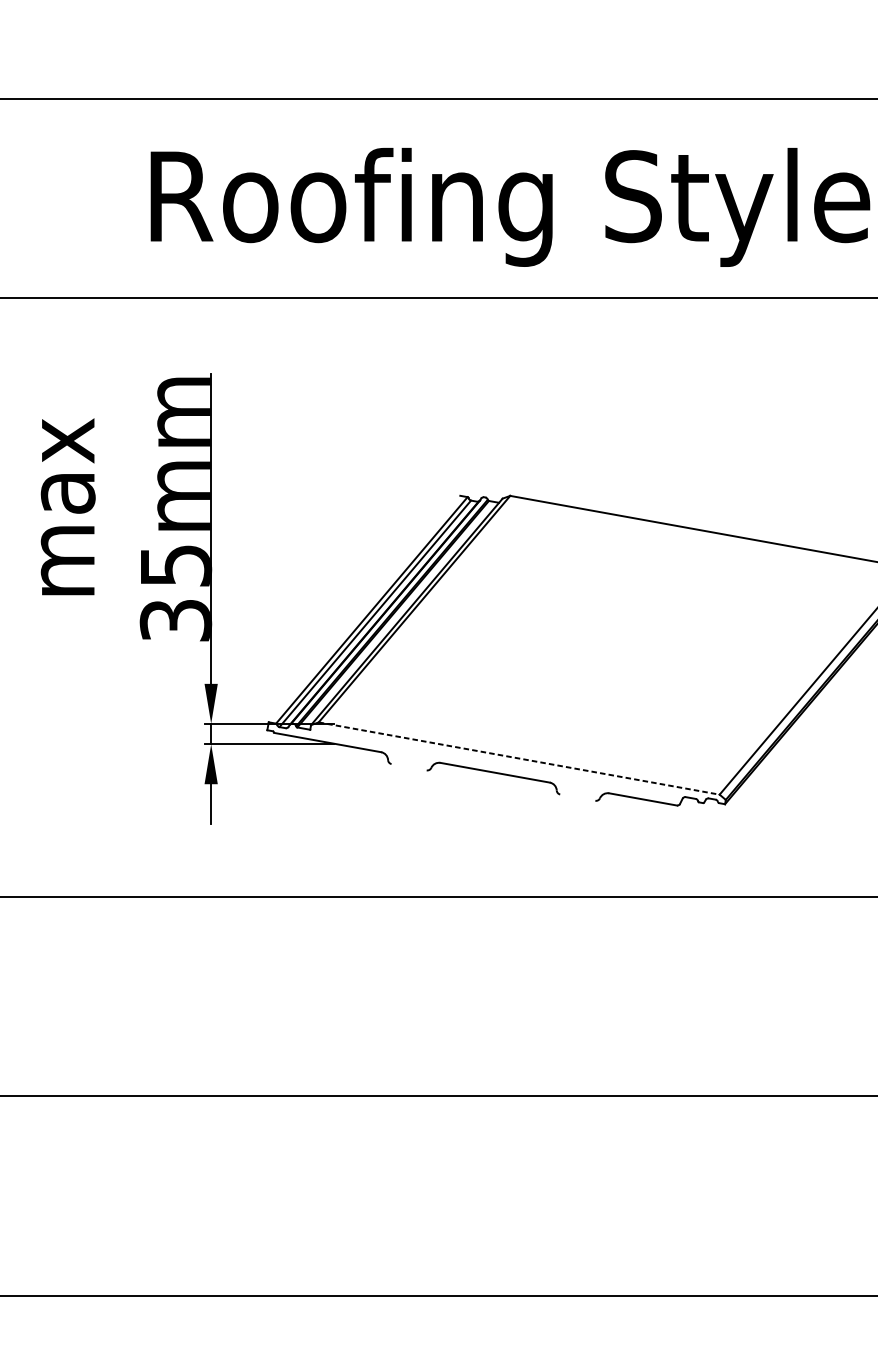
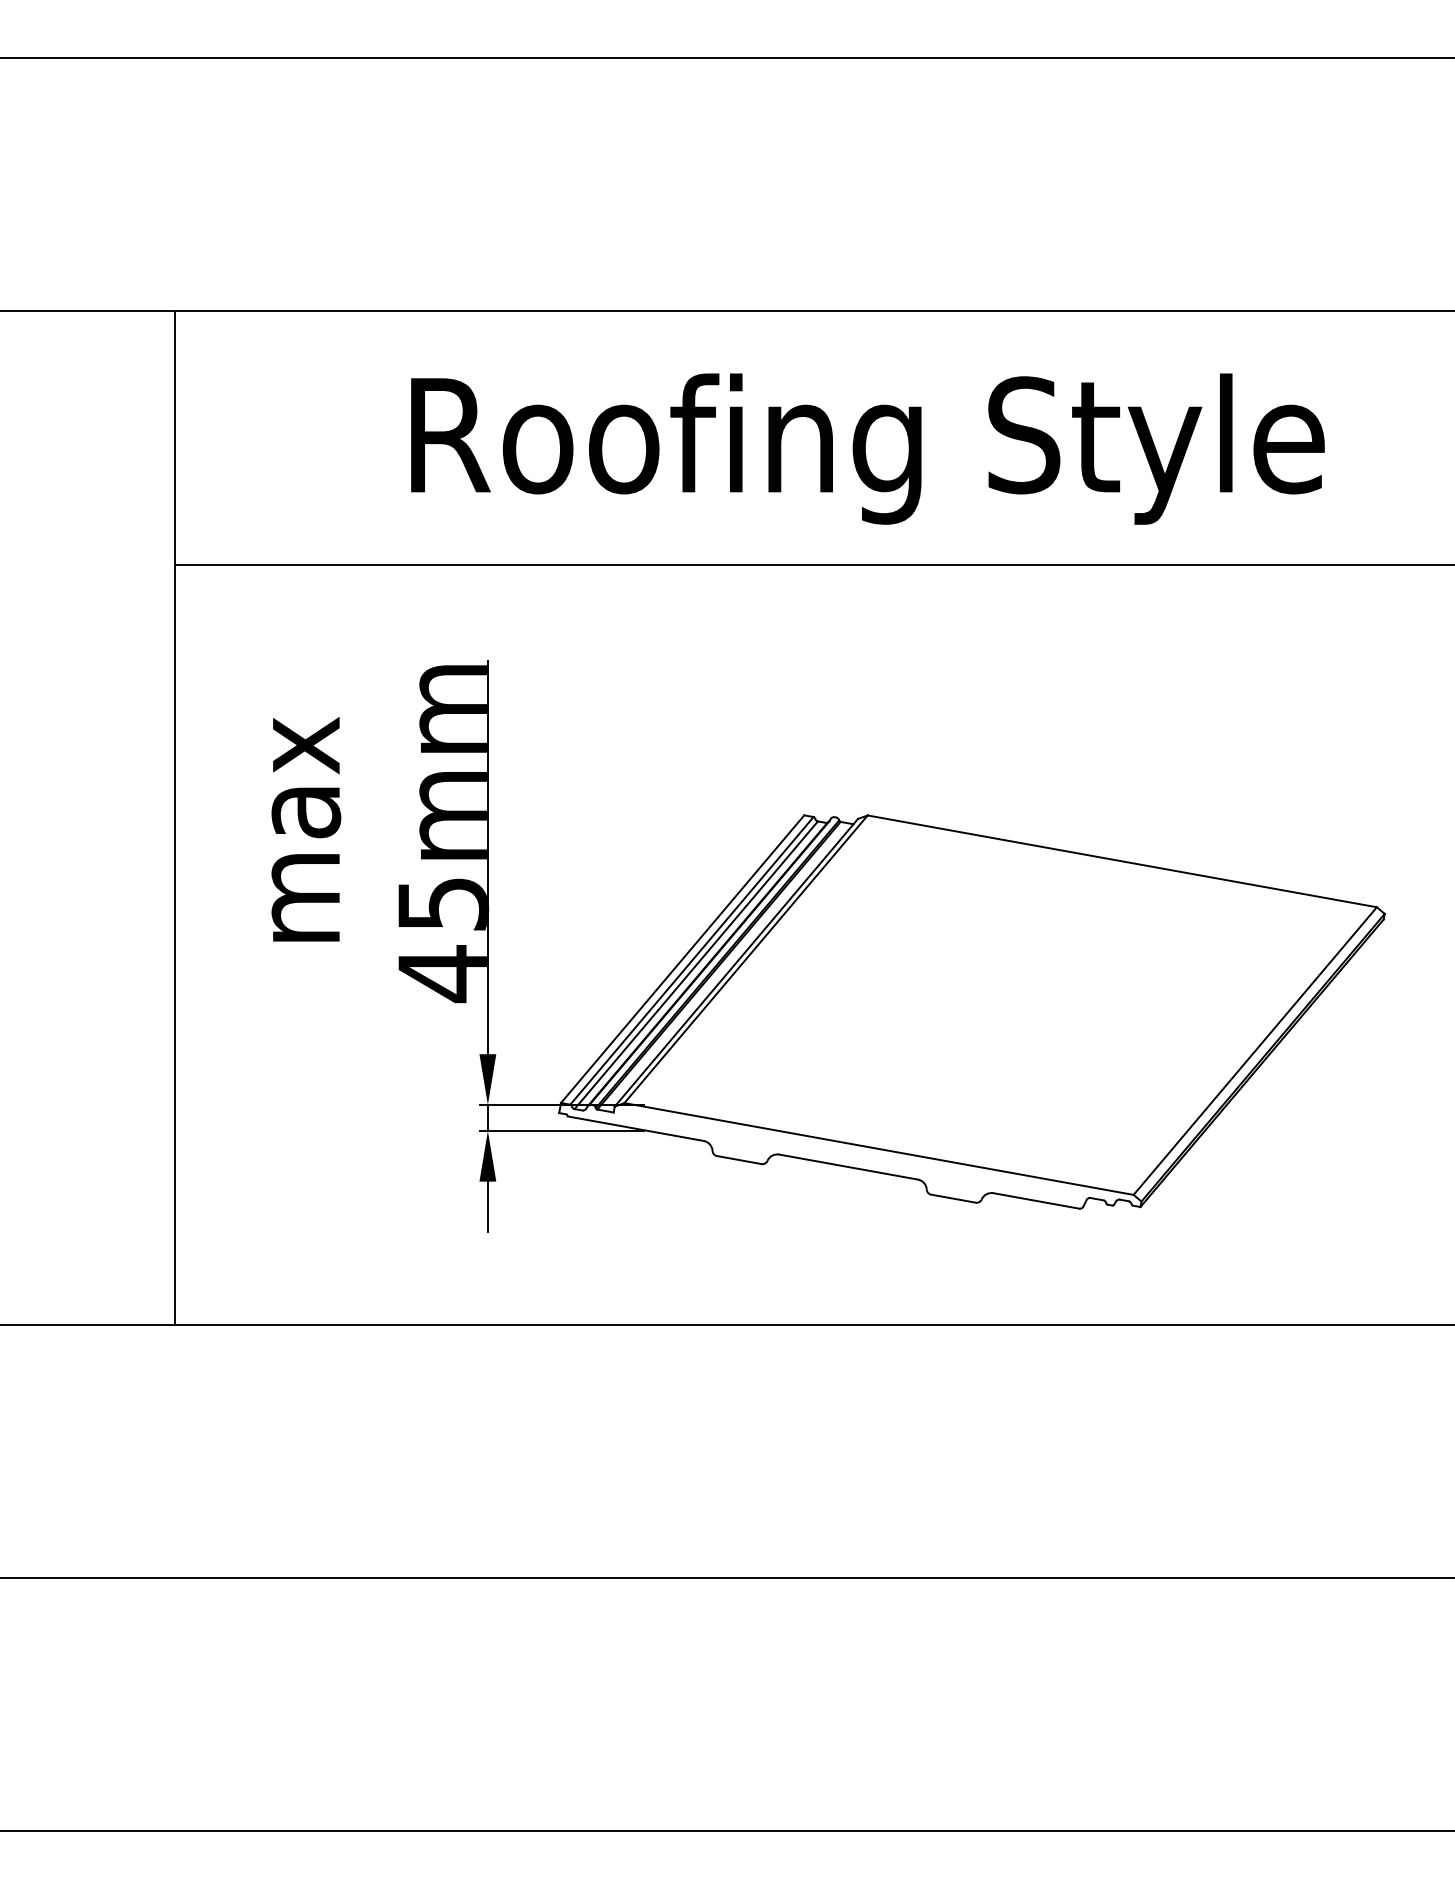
line: (364, 609) -> (682, 959), added
text: (176, 621) -> (443, 974), 35mm -> 45mm
line: (519, 758) -> (879, 1149), dashed -> solid
line: (408, 767) -> (738, 1160), added
line: (577, 797) -> (953, 1198), added

